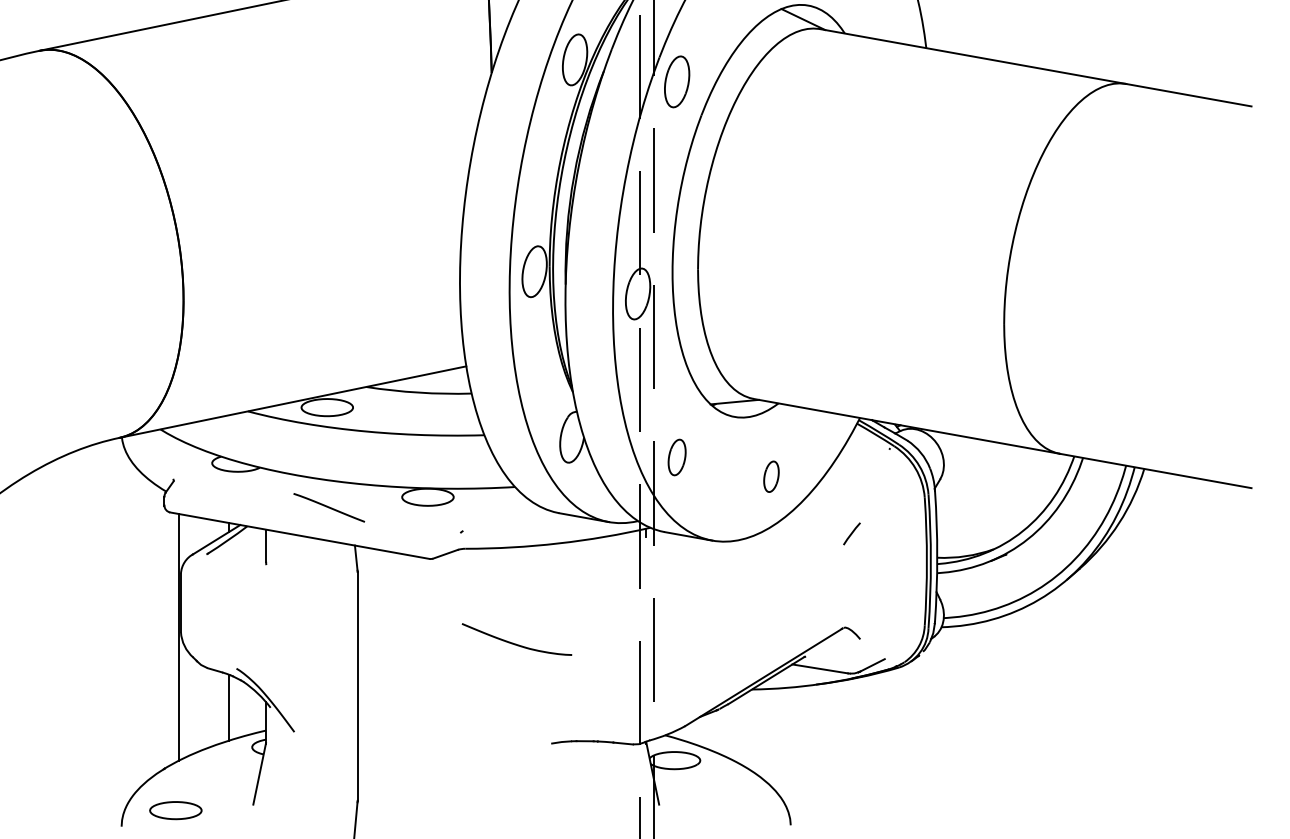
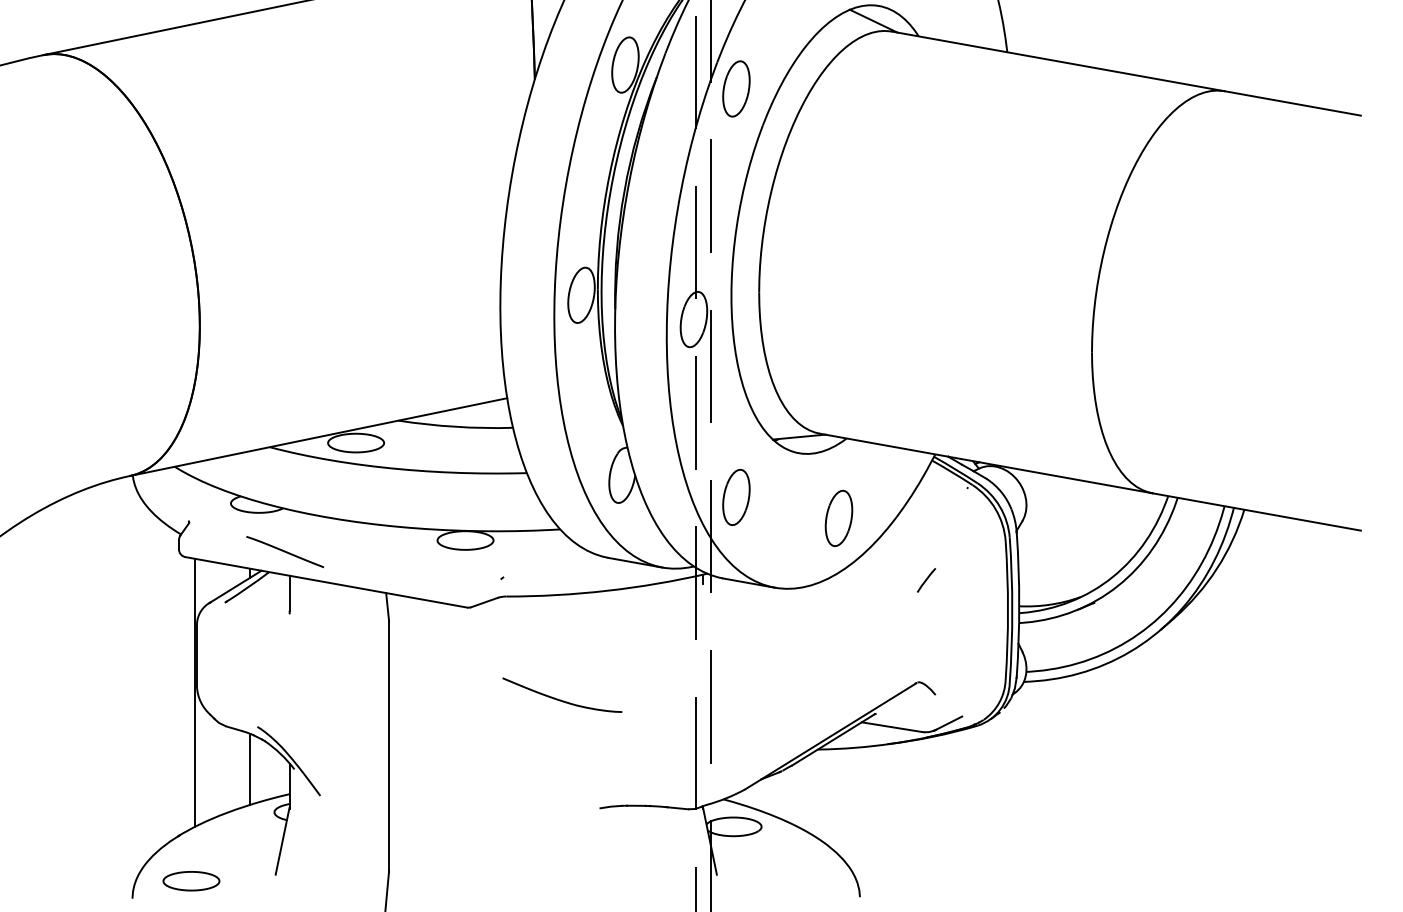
part: (677, 456) -> (736, 496), size x1.43
part: (771, 476) -> (838, 517), size x1.67
line: (329, 508) -> (285, 552), moved

